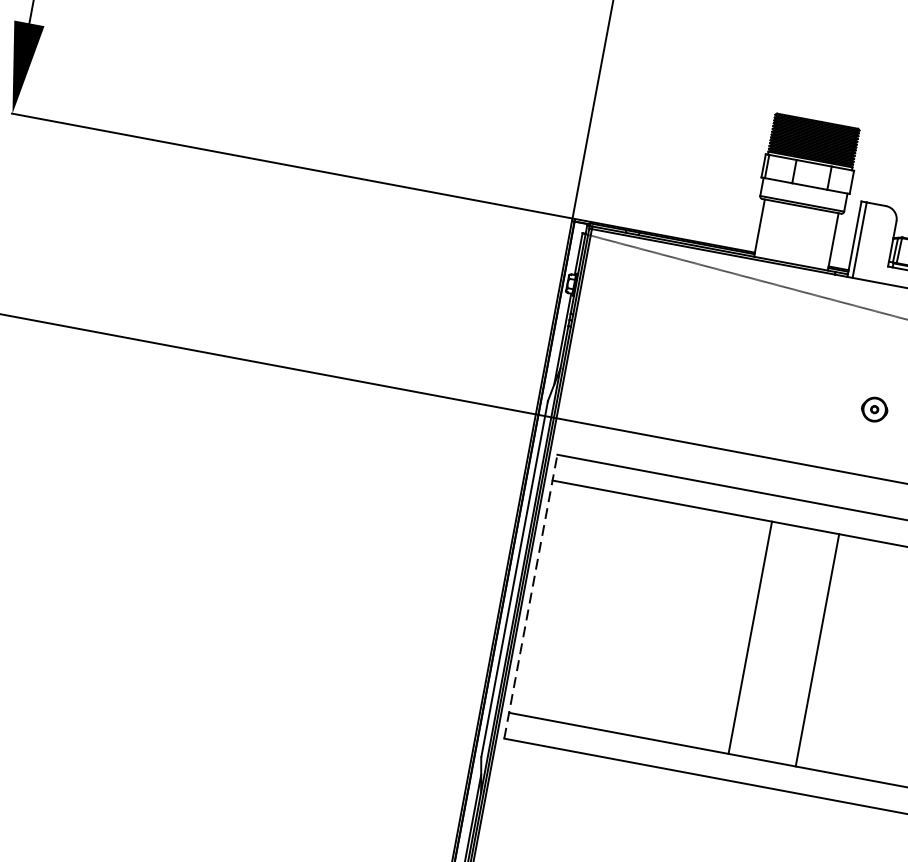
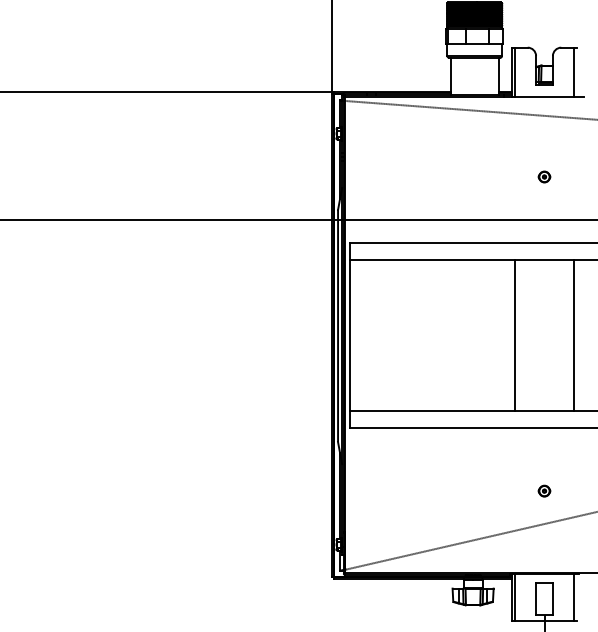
part: (874, 408) -> (544, 176), size x0.71
line: (531, 595) -> (350, 334), dashed -> solid
line: (751, 636) -> (515, 334), moved
line: (817, 649) -> (573, 334), moved

